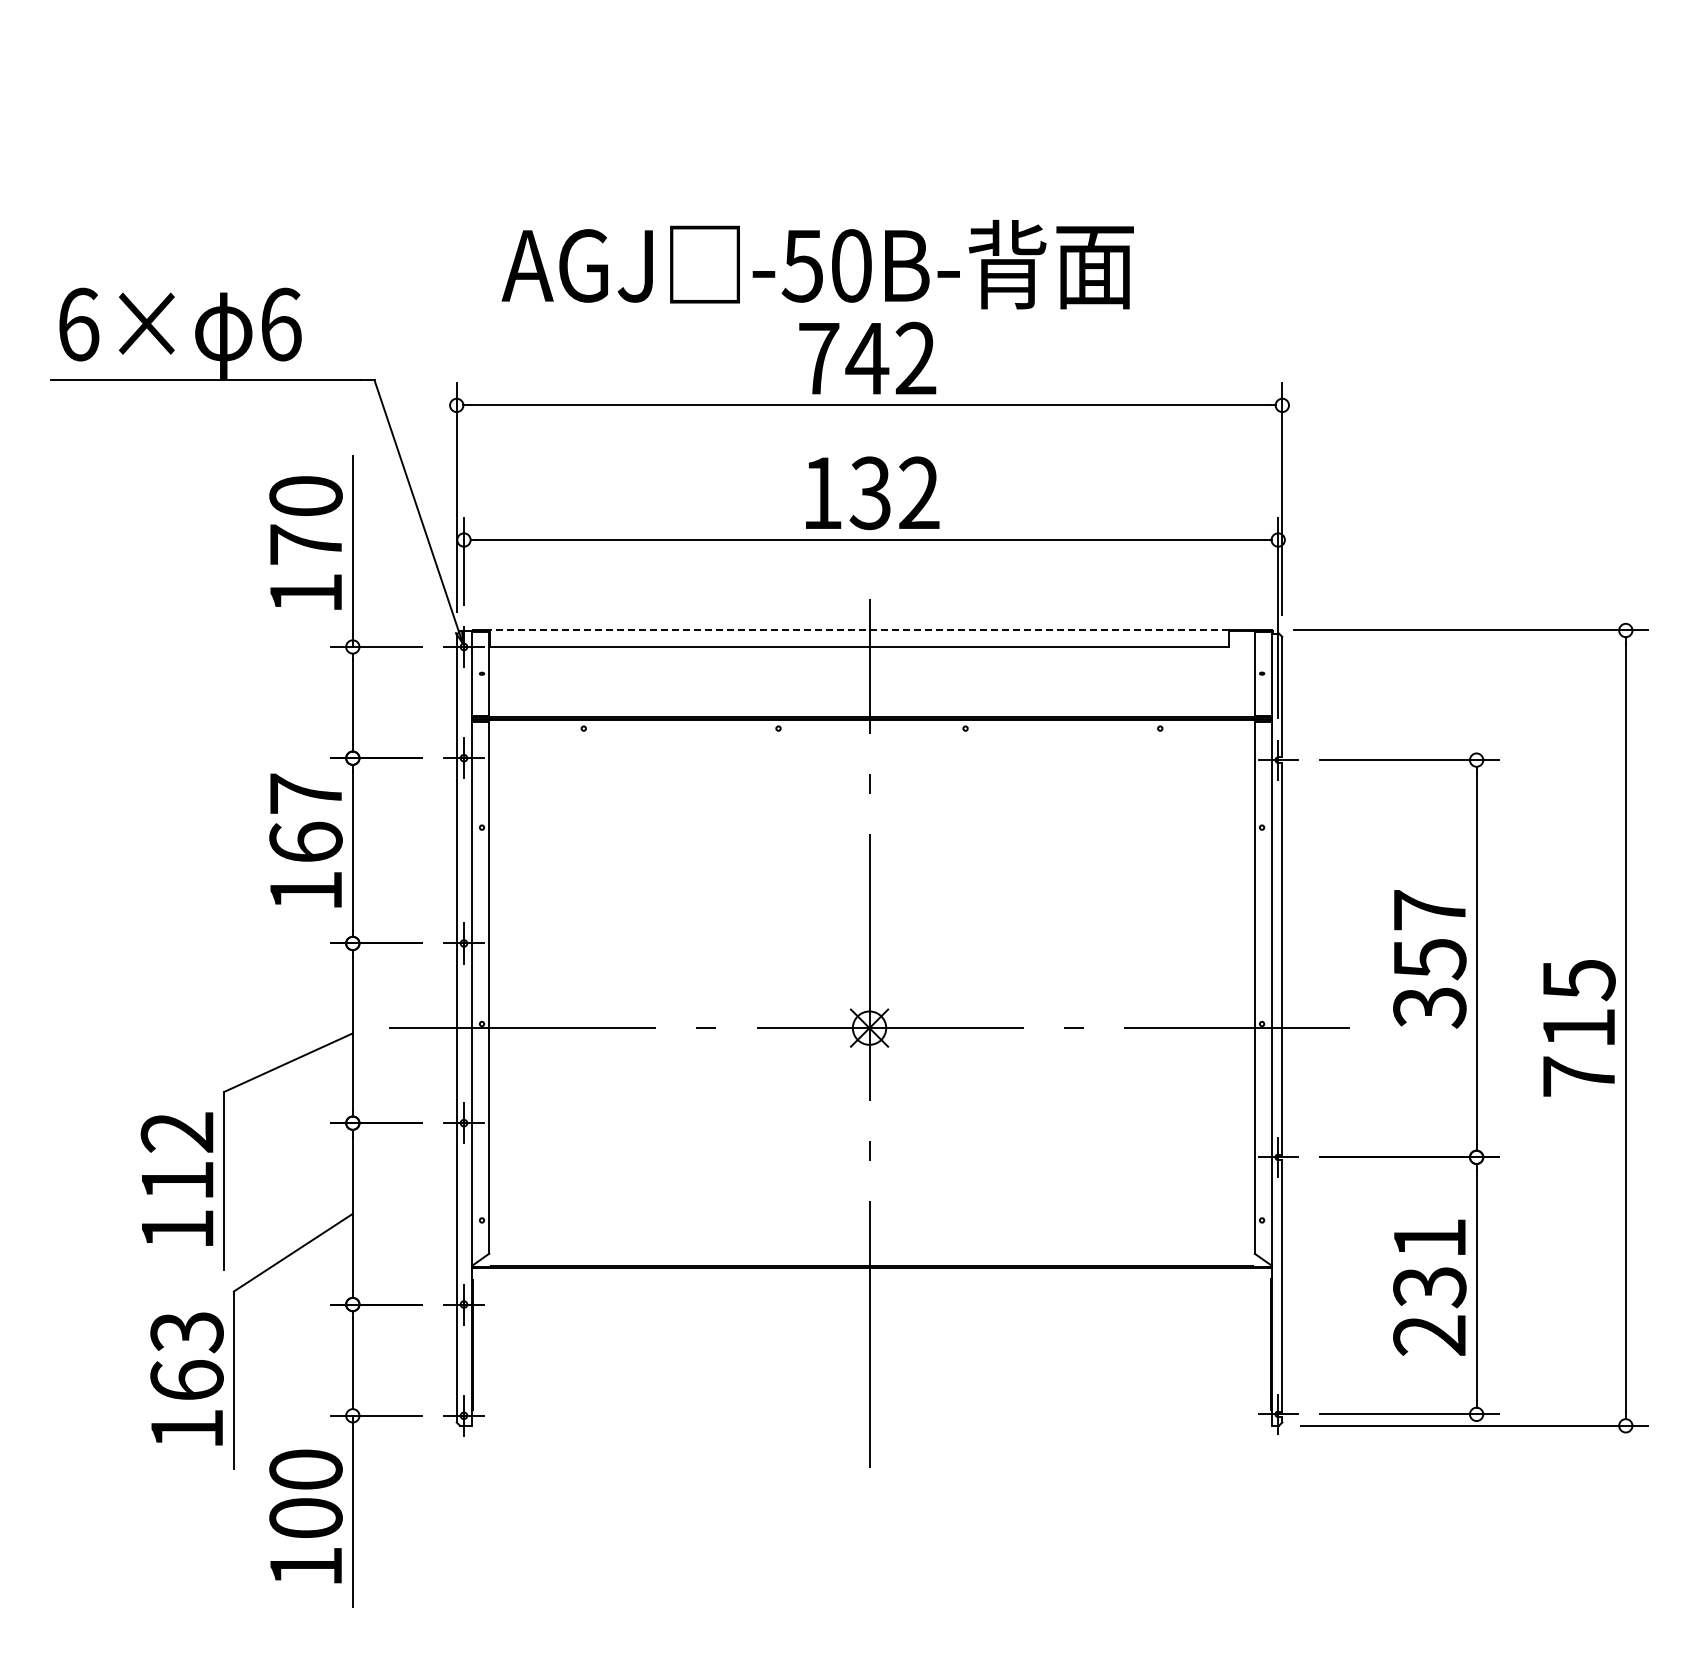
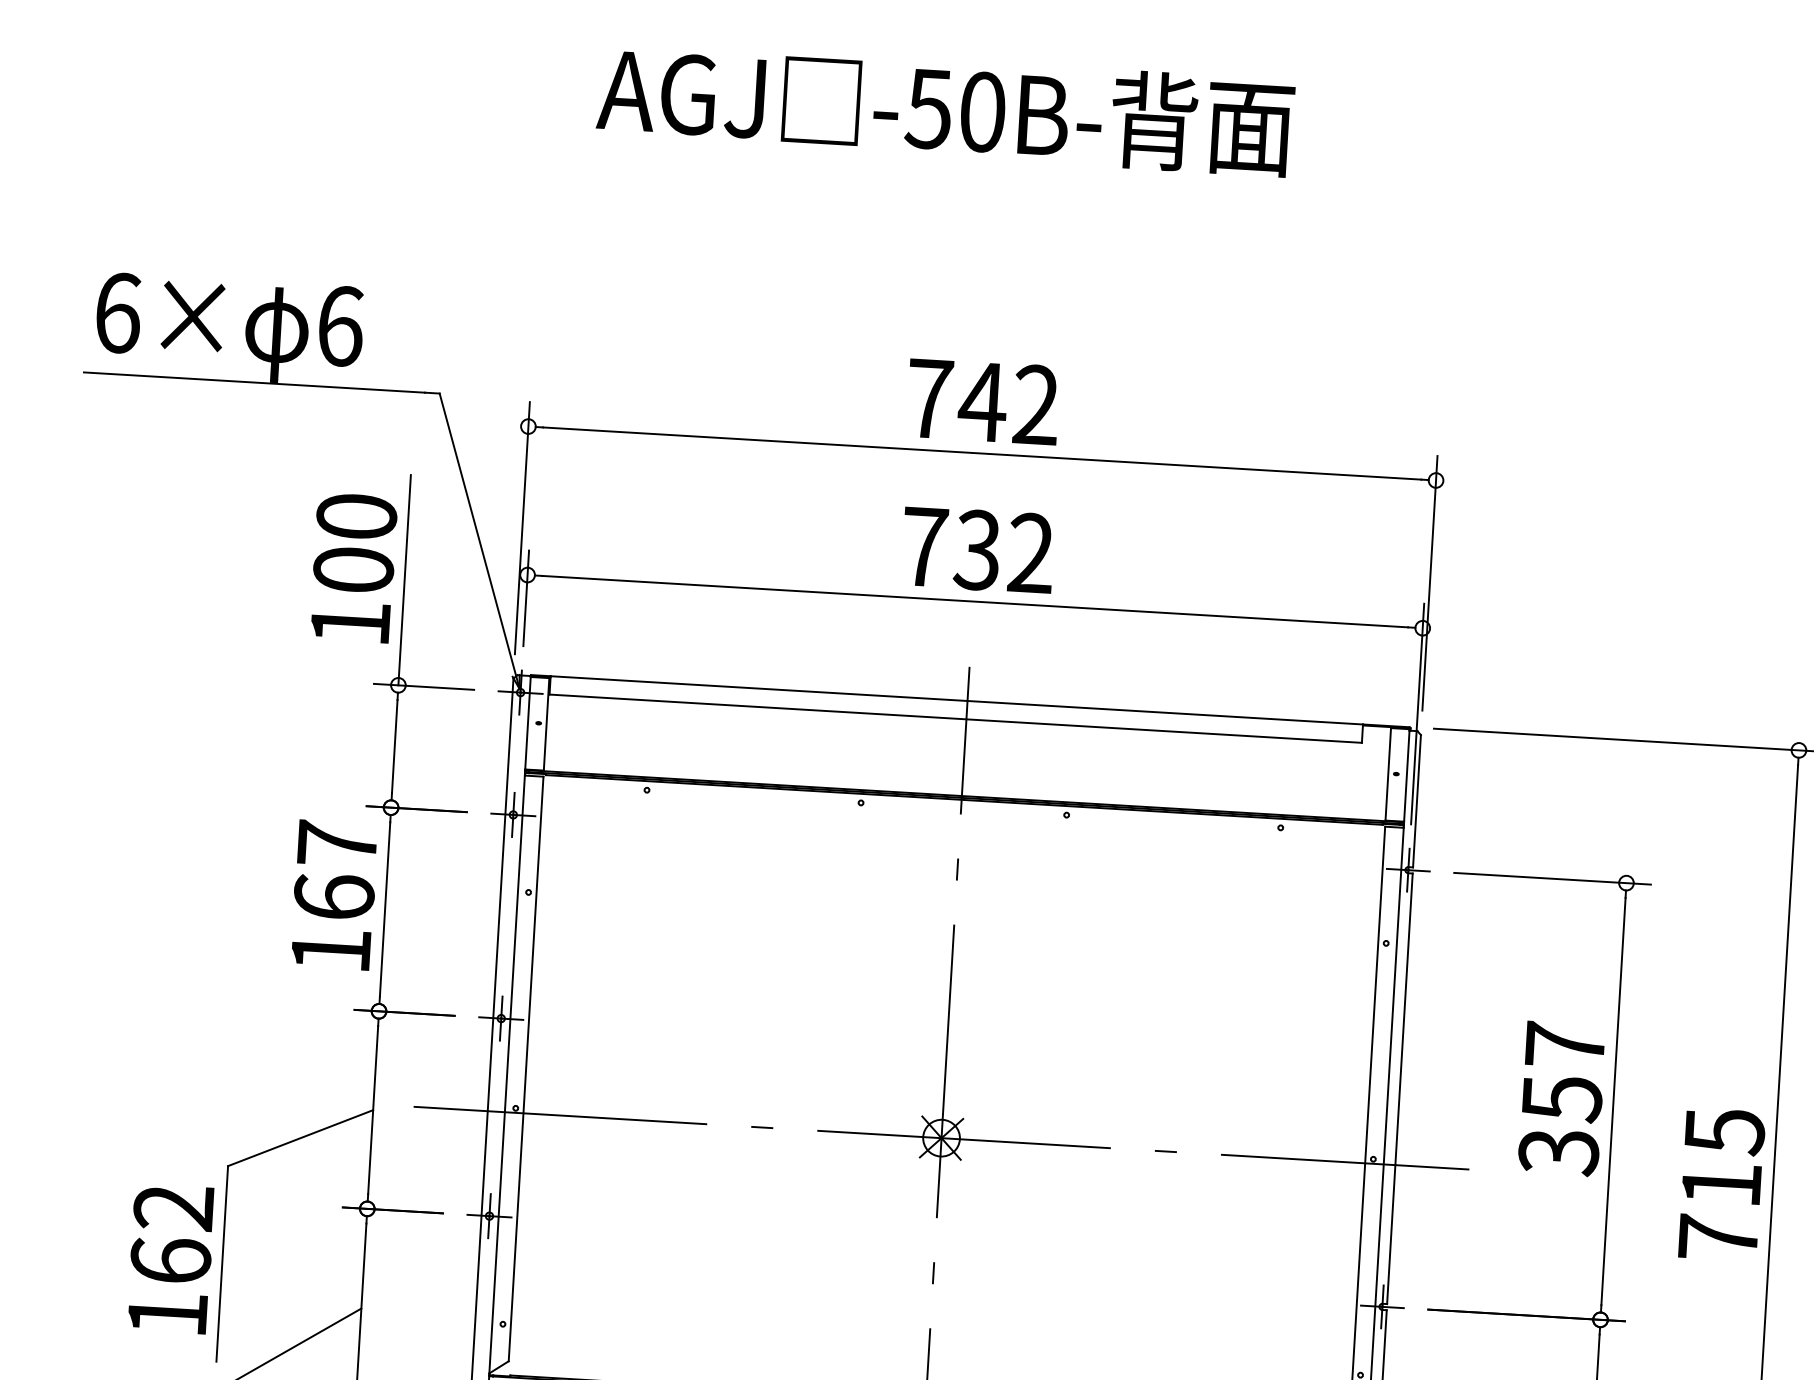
text: (817, 264) -> (945, 108), moved
text: (822, 492) -> (924, 546), 132 -> 732
text: (305, 544) -> (353, 569), 170 -> 100
line: (859, 630) -> (956, 700), dashed -> solid
text: (177, 1180) -> (170, 1260), 112 -> 162

